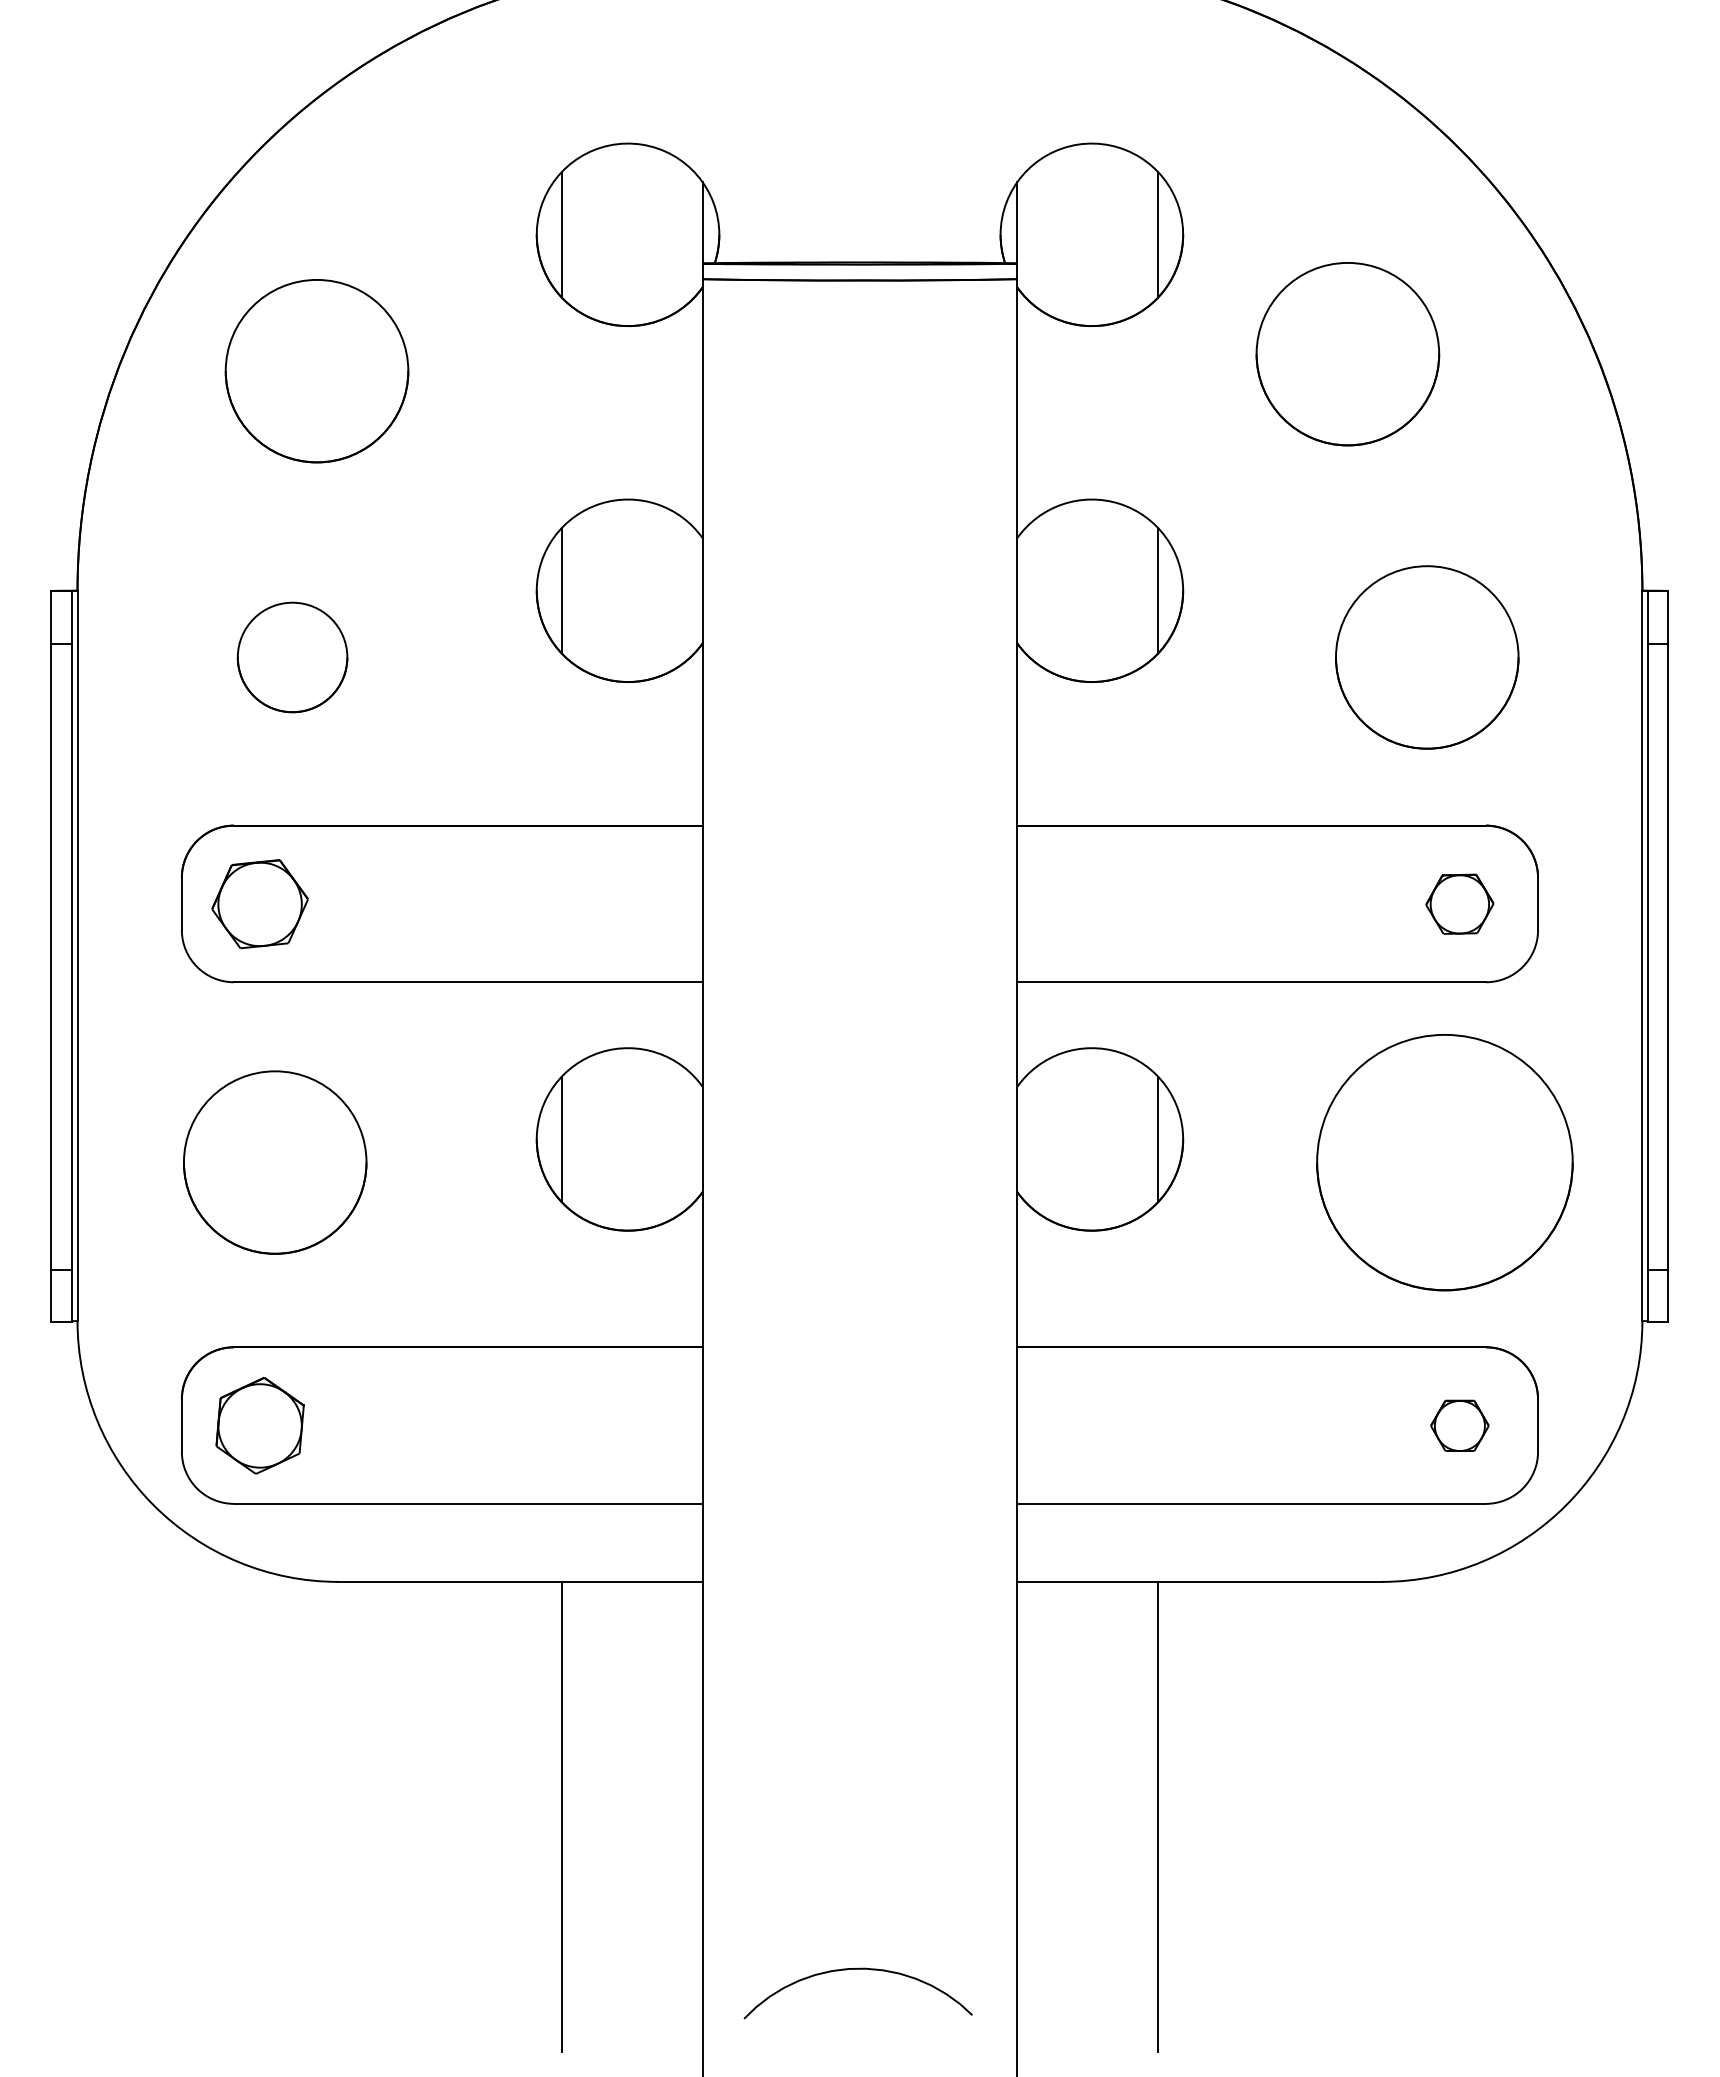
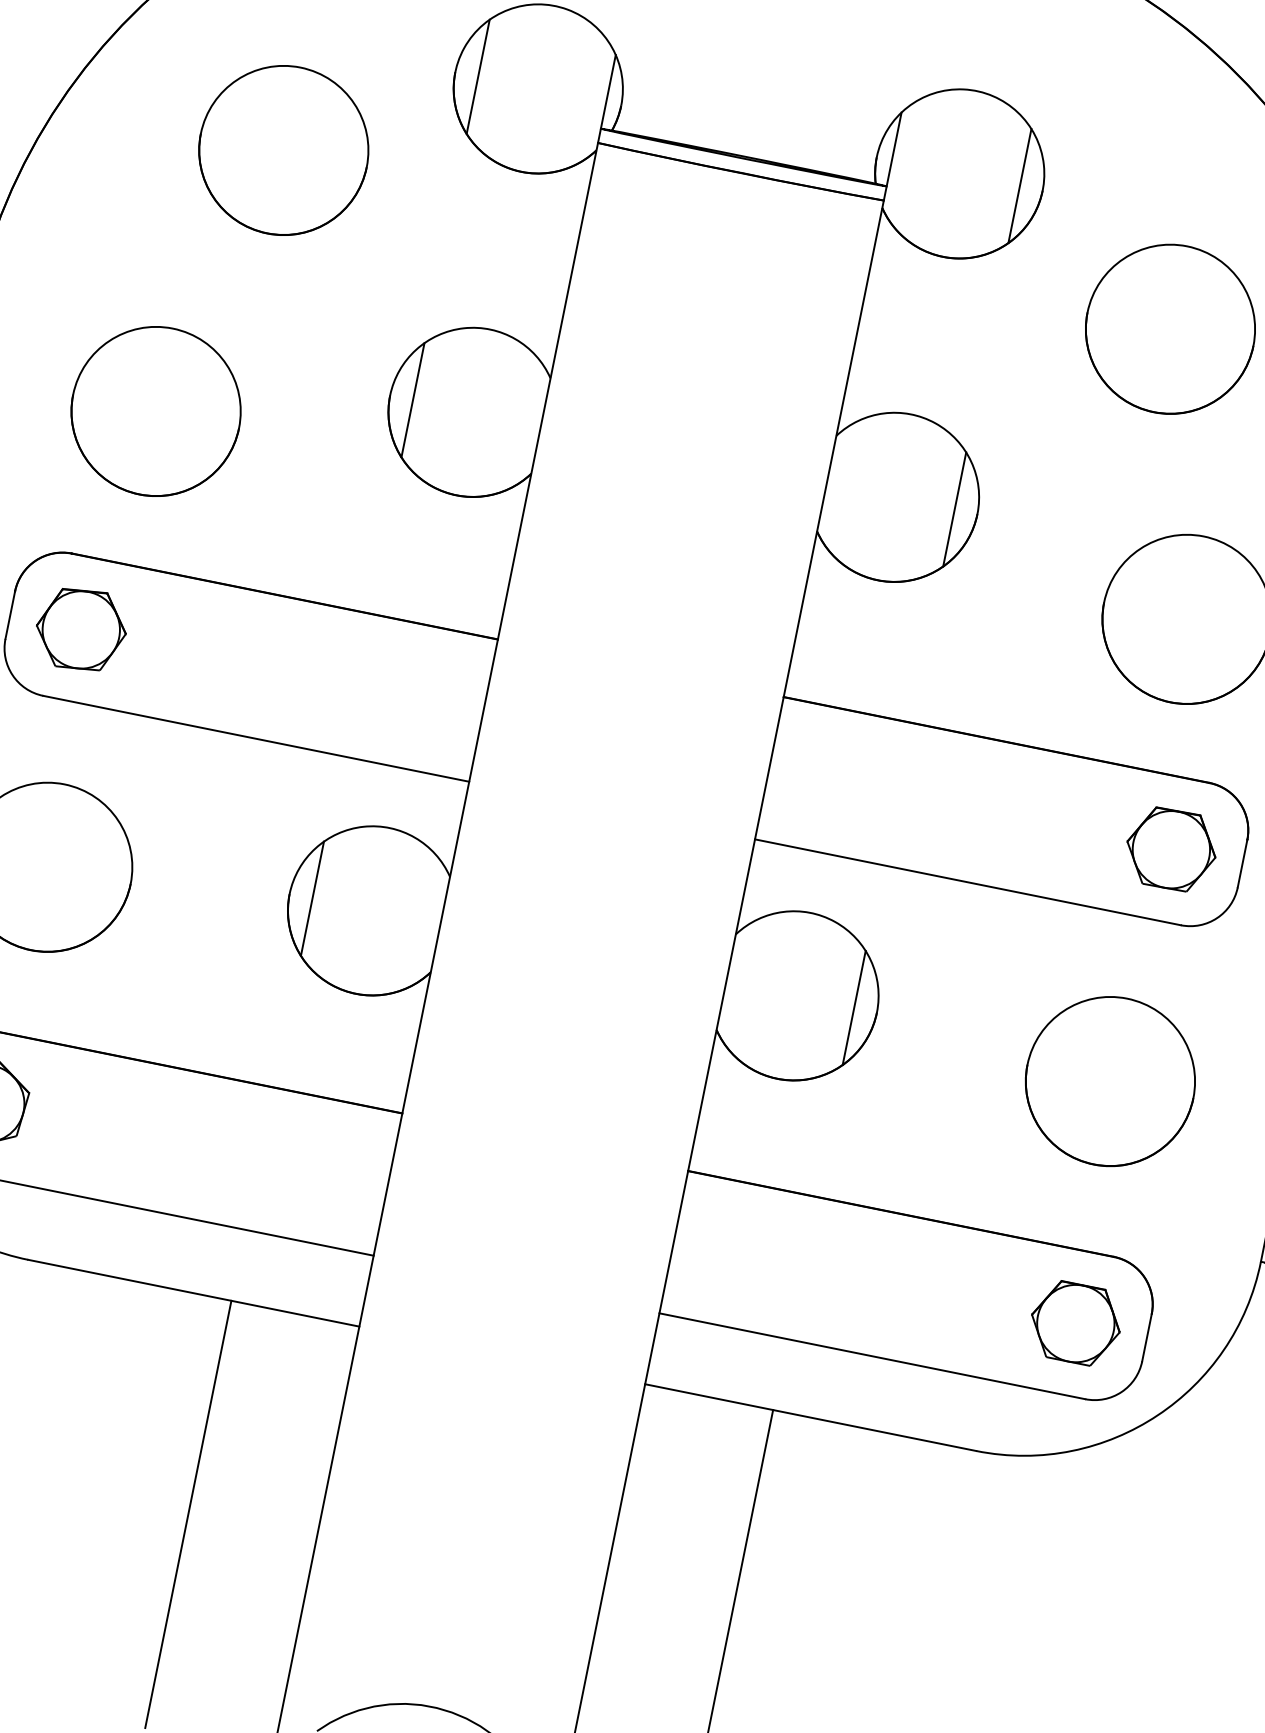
part: (316, 371) -> (283, 150), moved
circle: (292, 657) -> (155, 411), size x1.67
part: (1459, 904) -> (1171, 849), size x1.43
circle: (1444, 1162) -> (1110, 1081), size x0.71
part: (1459, 1425) -> (1075, 1323), size x1.67

